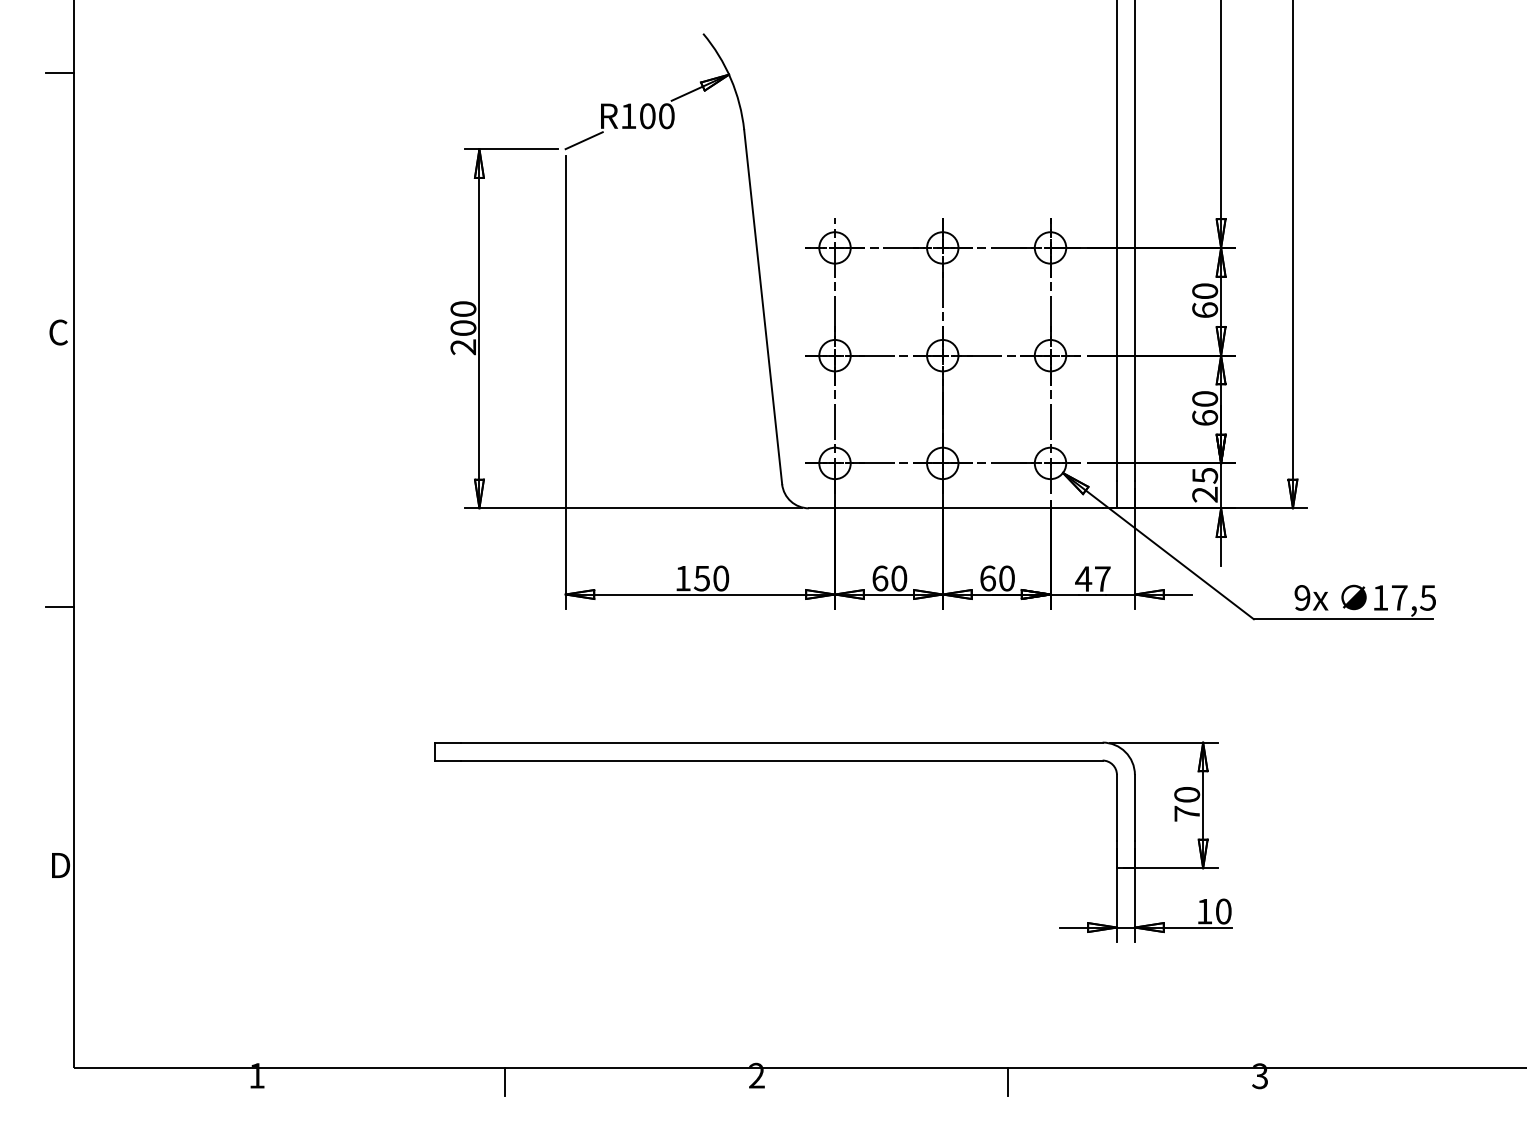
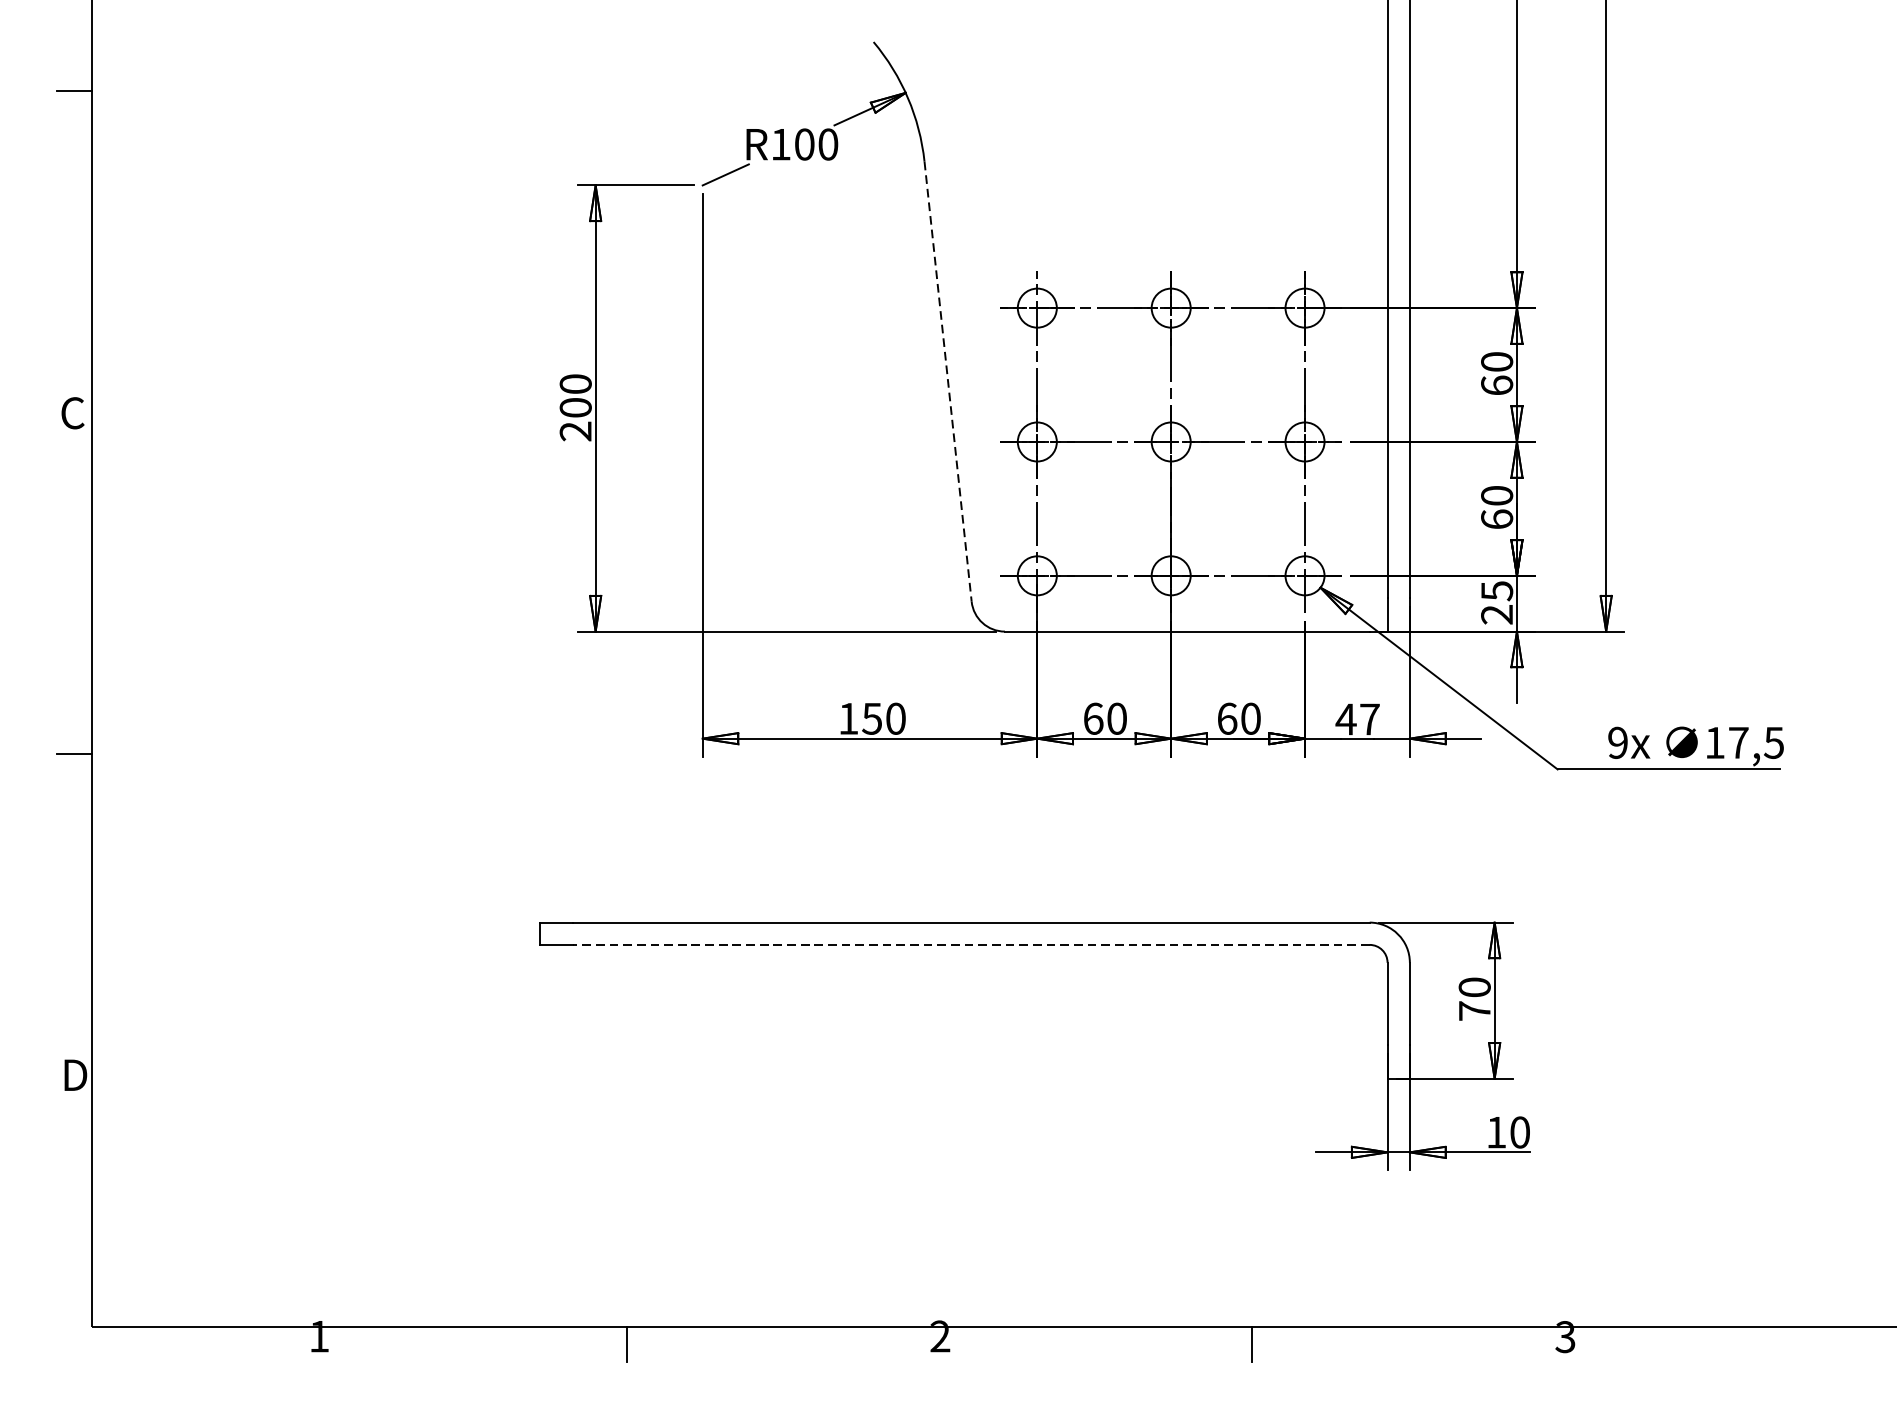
line: (763, 307) -> (948, 382), solid -> dashed
line: (782, 760) -> (972, 944), solid -> dashed

